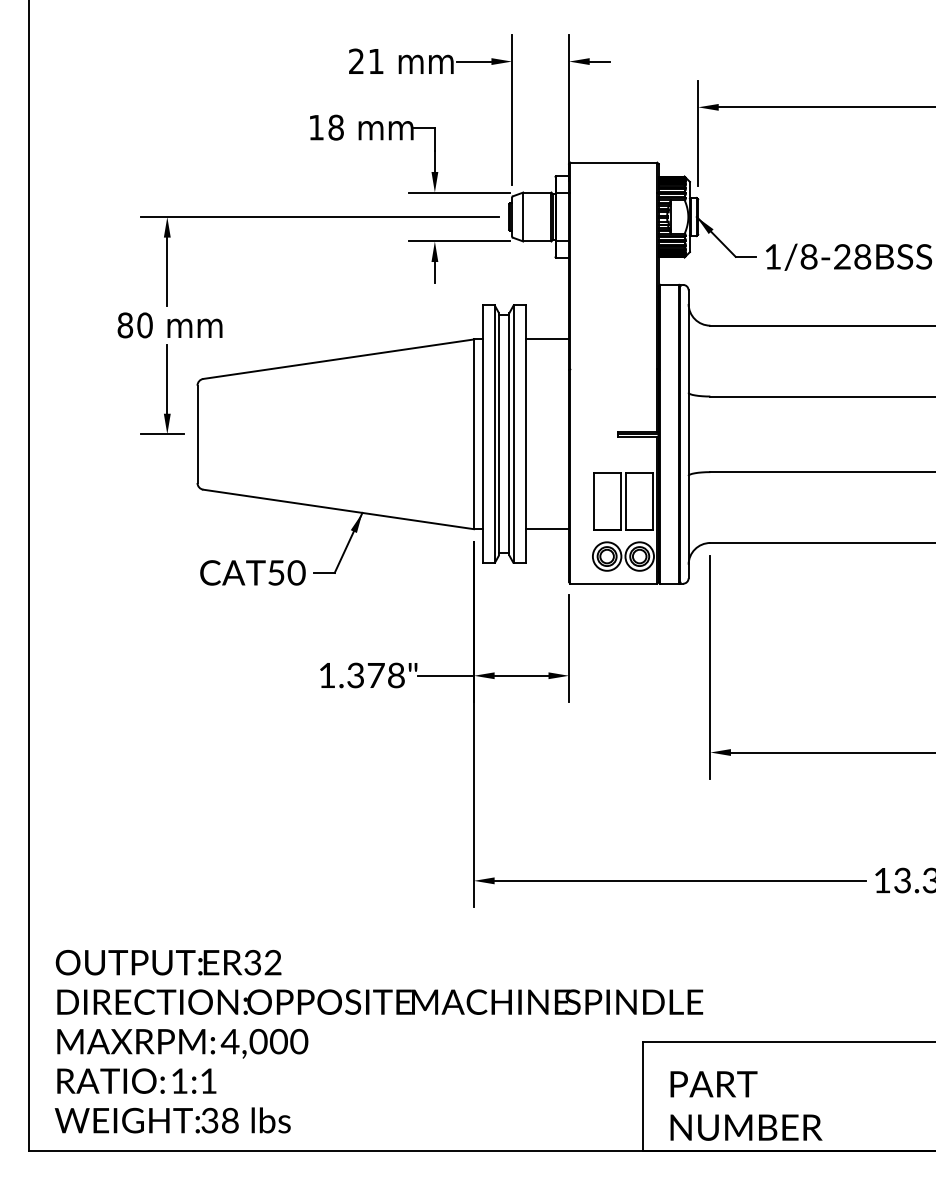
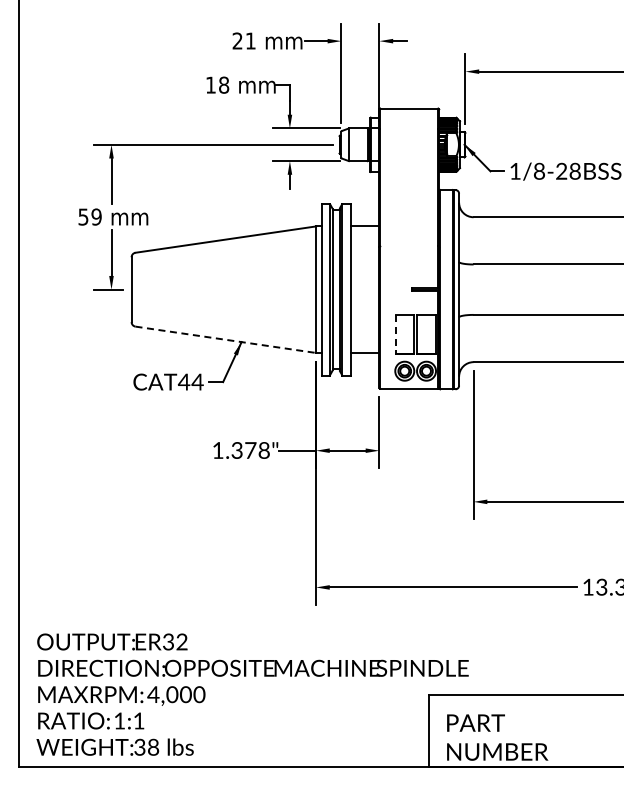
text: (134, 324) -> (89, 216), 80 -> 59
line: (593, 503) -> (395, 335), solid -> dashed
line: (339, 509) -> (226, 339), solid -> dashed
text: (285, 572) -> (190, 381), CAT50 -> CAT44

